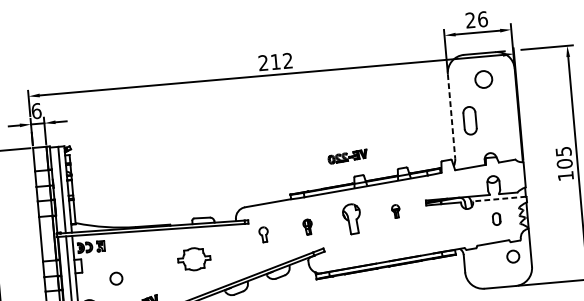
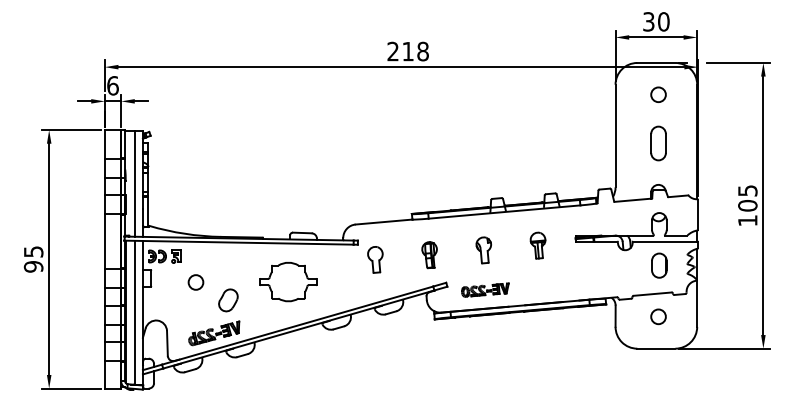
text: (476, 19) -> (656, 21), 26 -> 30
text: (287, 60) -> (422, 51), 212 -> 218
circle: (483, 79) -> (658, 94), size x0.71
line: (451, 116) -> (615, 136), dashed -> solid
part: (470, 120) -> (658, 143), moved
part: (347, 156) -> (485, 289), moved
line: (499, 199) -> (664, 241), dashed -> solid
part: (395, 211) -> (537, 245), size x1.67
part: (351, 219) -> (483, 250), size x0.71
part: (496, 219) -> (659, 265), size x1.67
part: (307, 227) -> (429, 255), size x1.43
part: (263, 234) -> (375, 259), size x1.43
circle: (513, 256) -> (658, 316), moved
part: (194, 259) -> (288, 282), size x1.43
circle: (116, 278) -> (195, 282), moved
part: (146, 278) -> (228, 300), added

